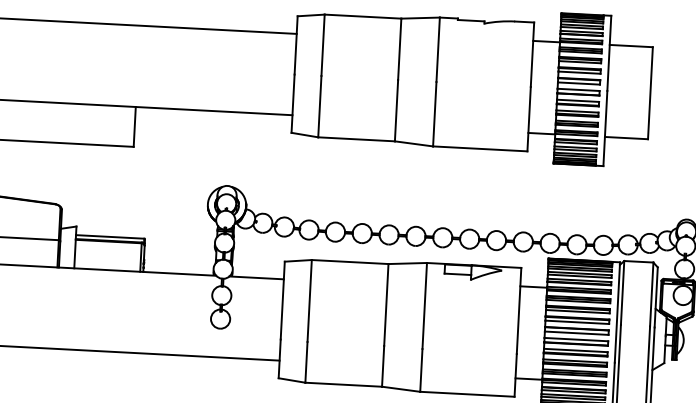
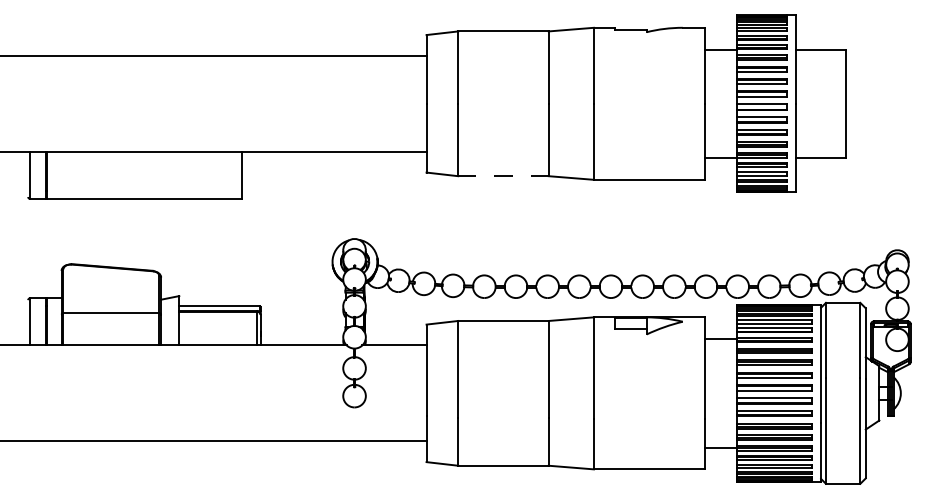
line: (356, 139) -> (503, 176), solid -> dashed

